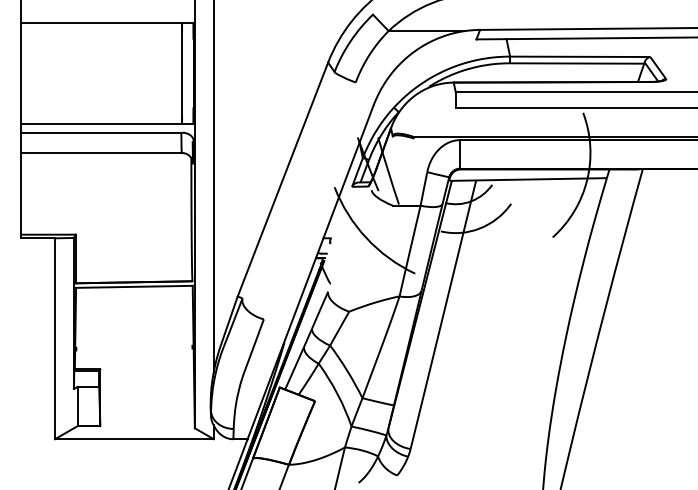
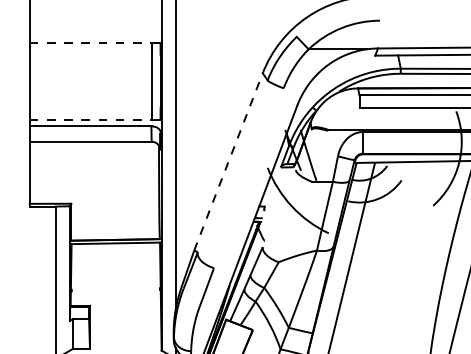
line: (101, 22) -> (90, 42), solid -> dashed
line: (101, 124) -> (90, 120), solid -> dashed
line: (283, 179) -> (228, 161), solid -> dashed

